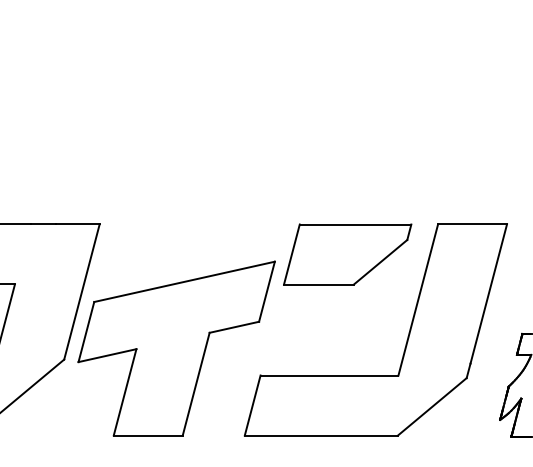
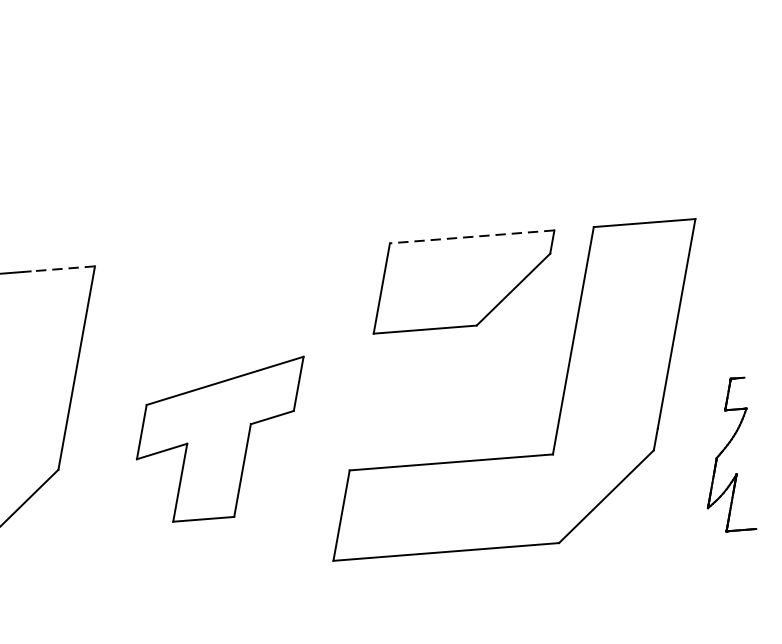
line: (77, 224) -> (62, 269), solid -> dashed
line: (355, 224) -> (472, 236), solid -> dashed
part: (176, 348) -> (222, 440), size x0.6

